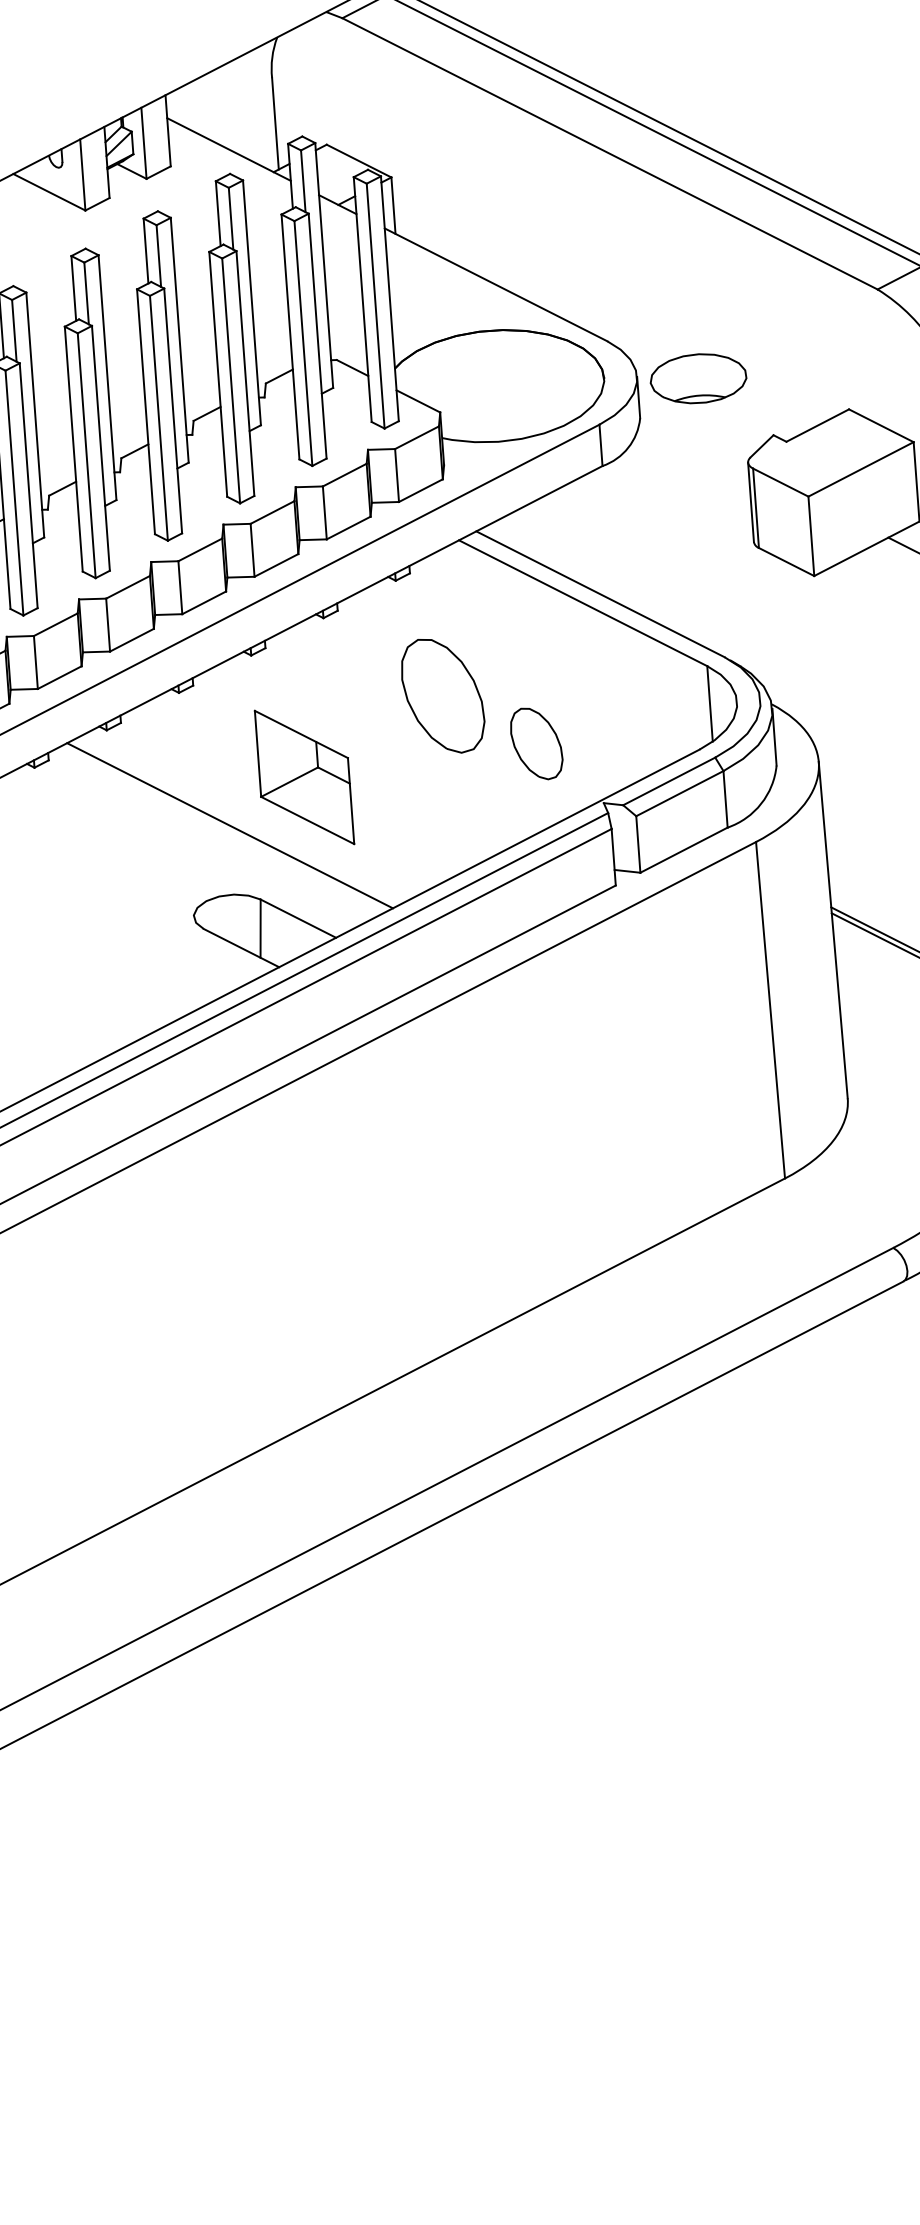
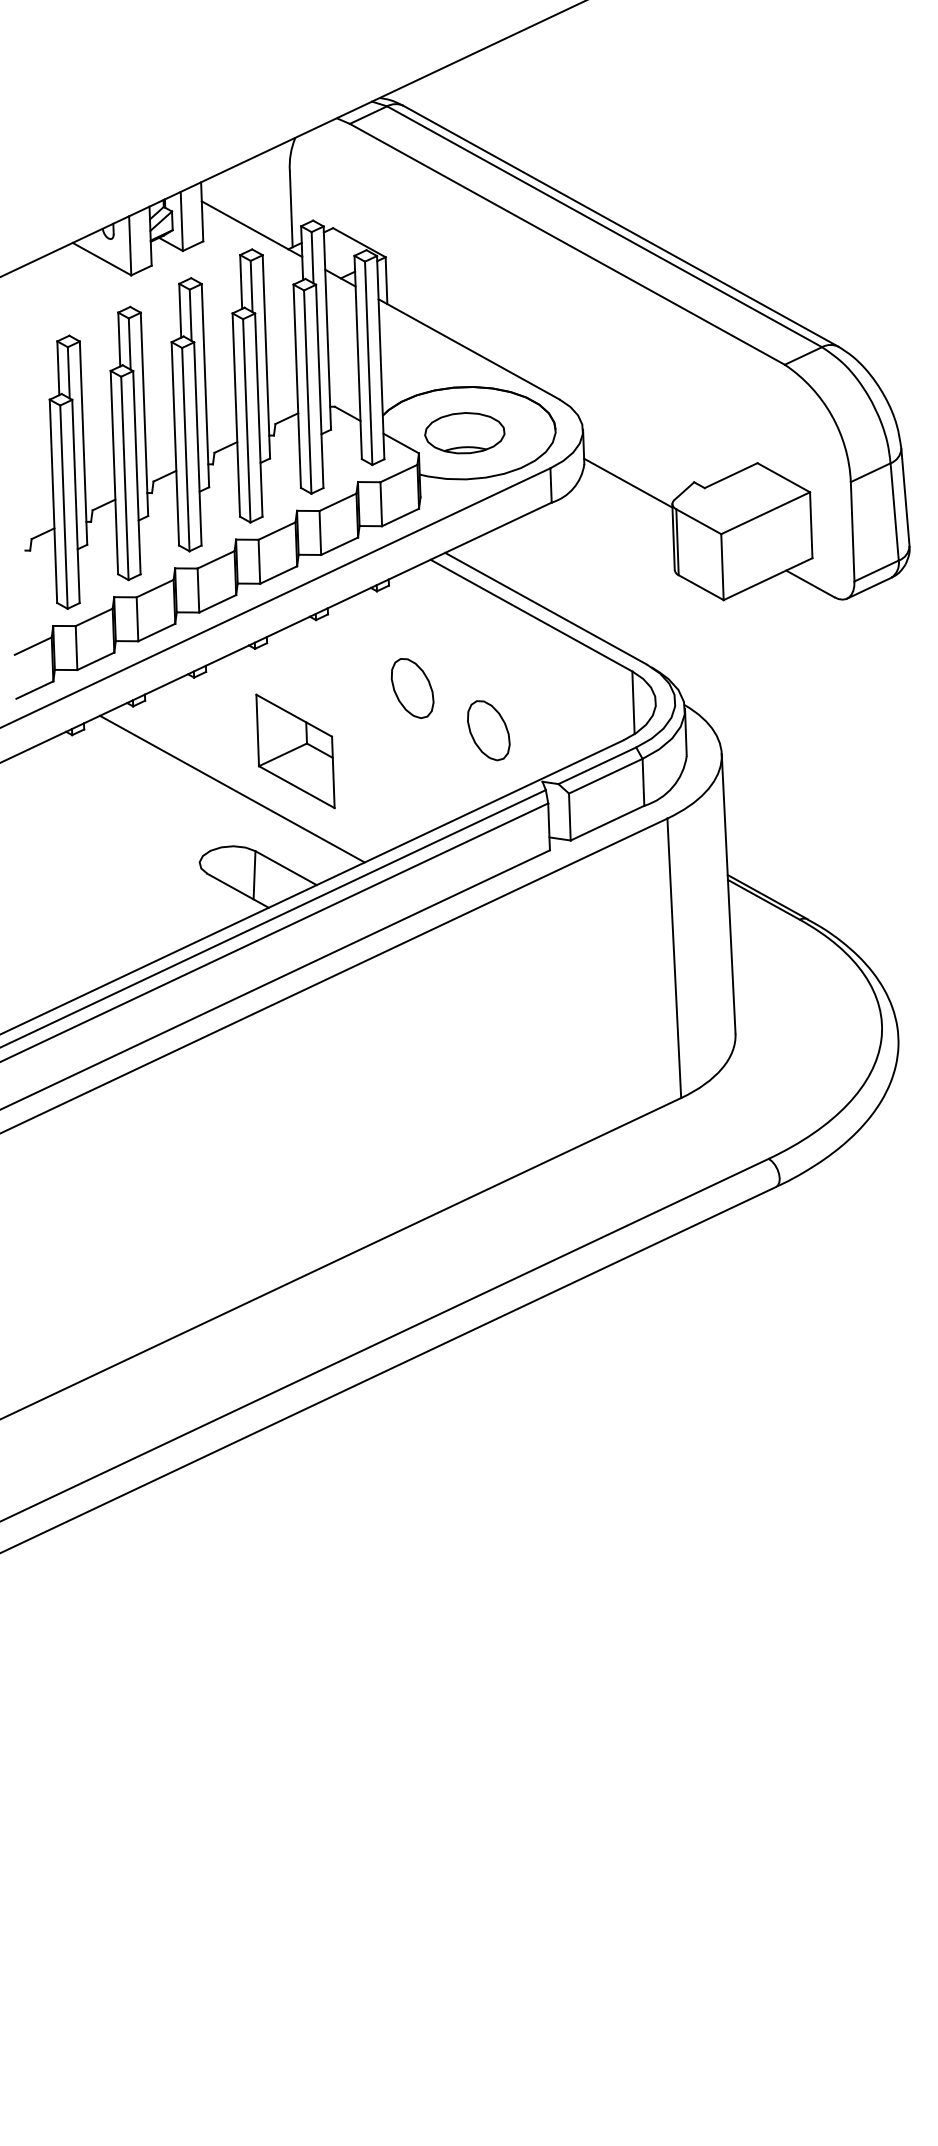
part: (698, 379) -> (464, 433), moved
line: (694, 438) -> (628, 482), added
part: (442, 696) -> (412, 688), size x0.62

